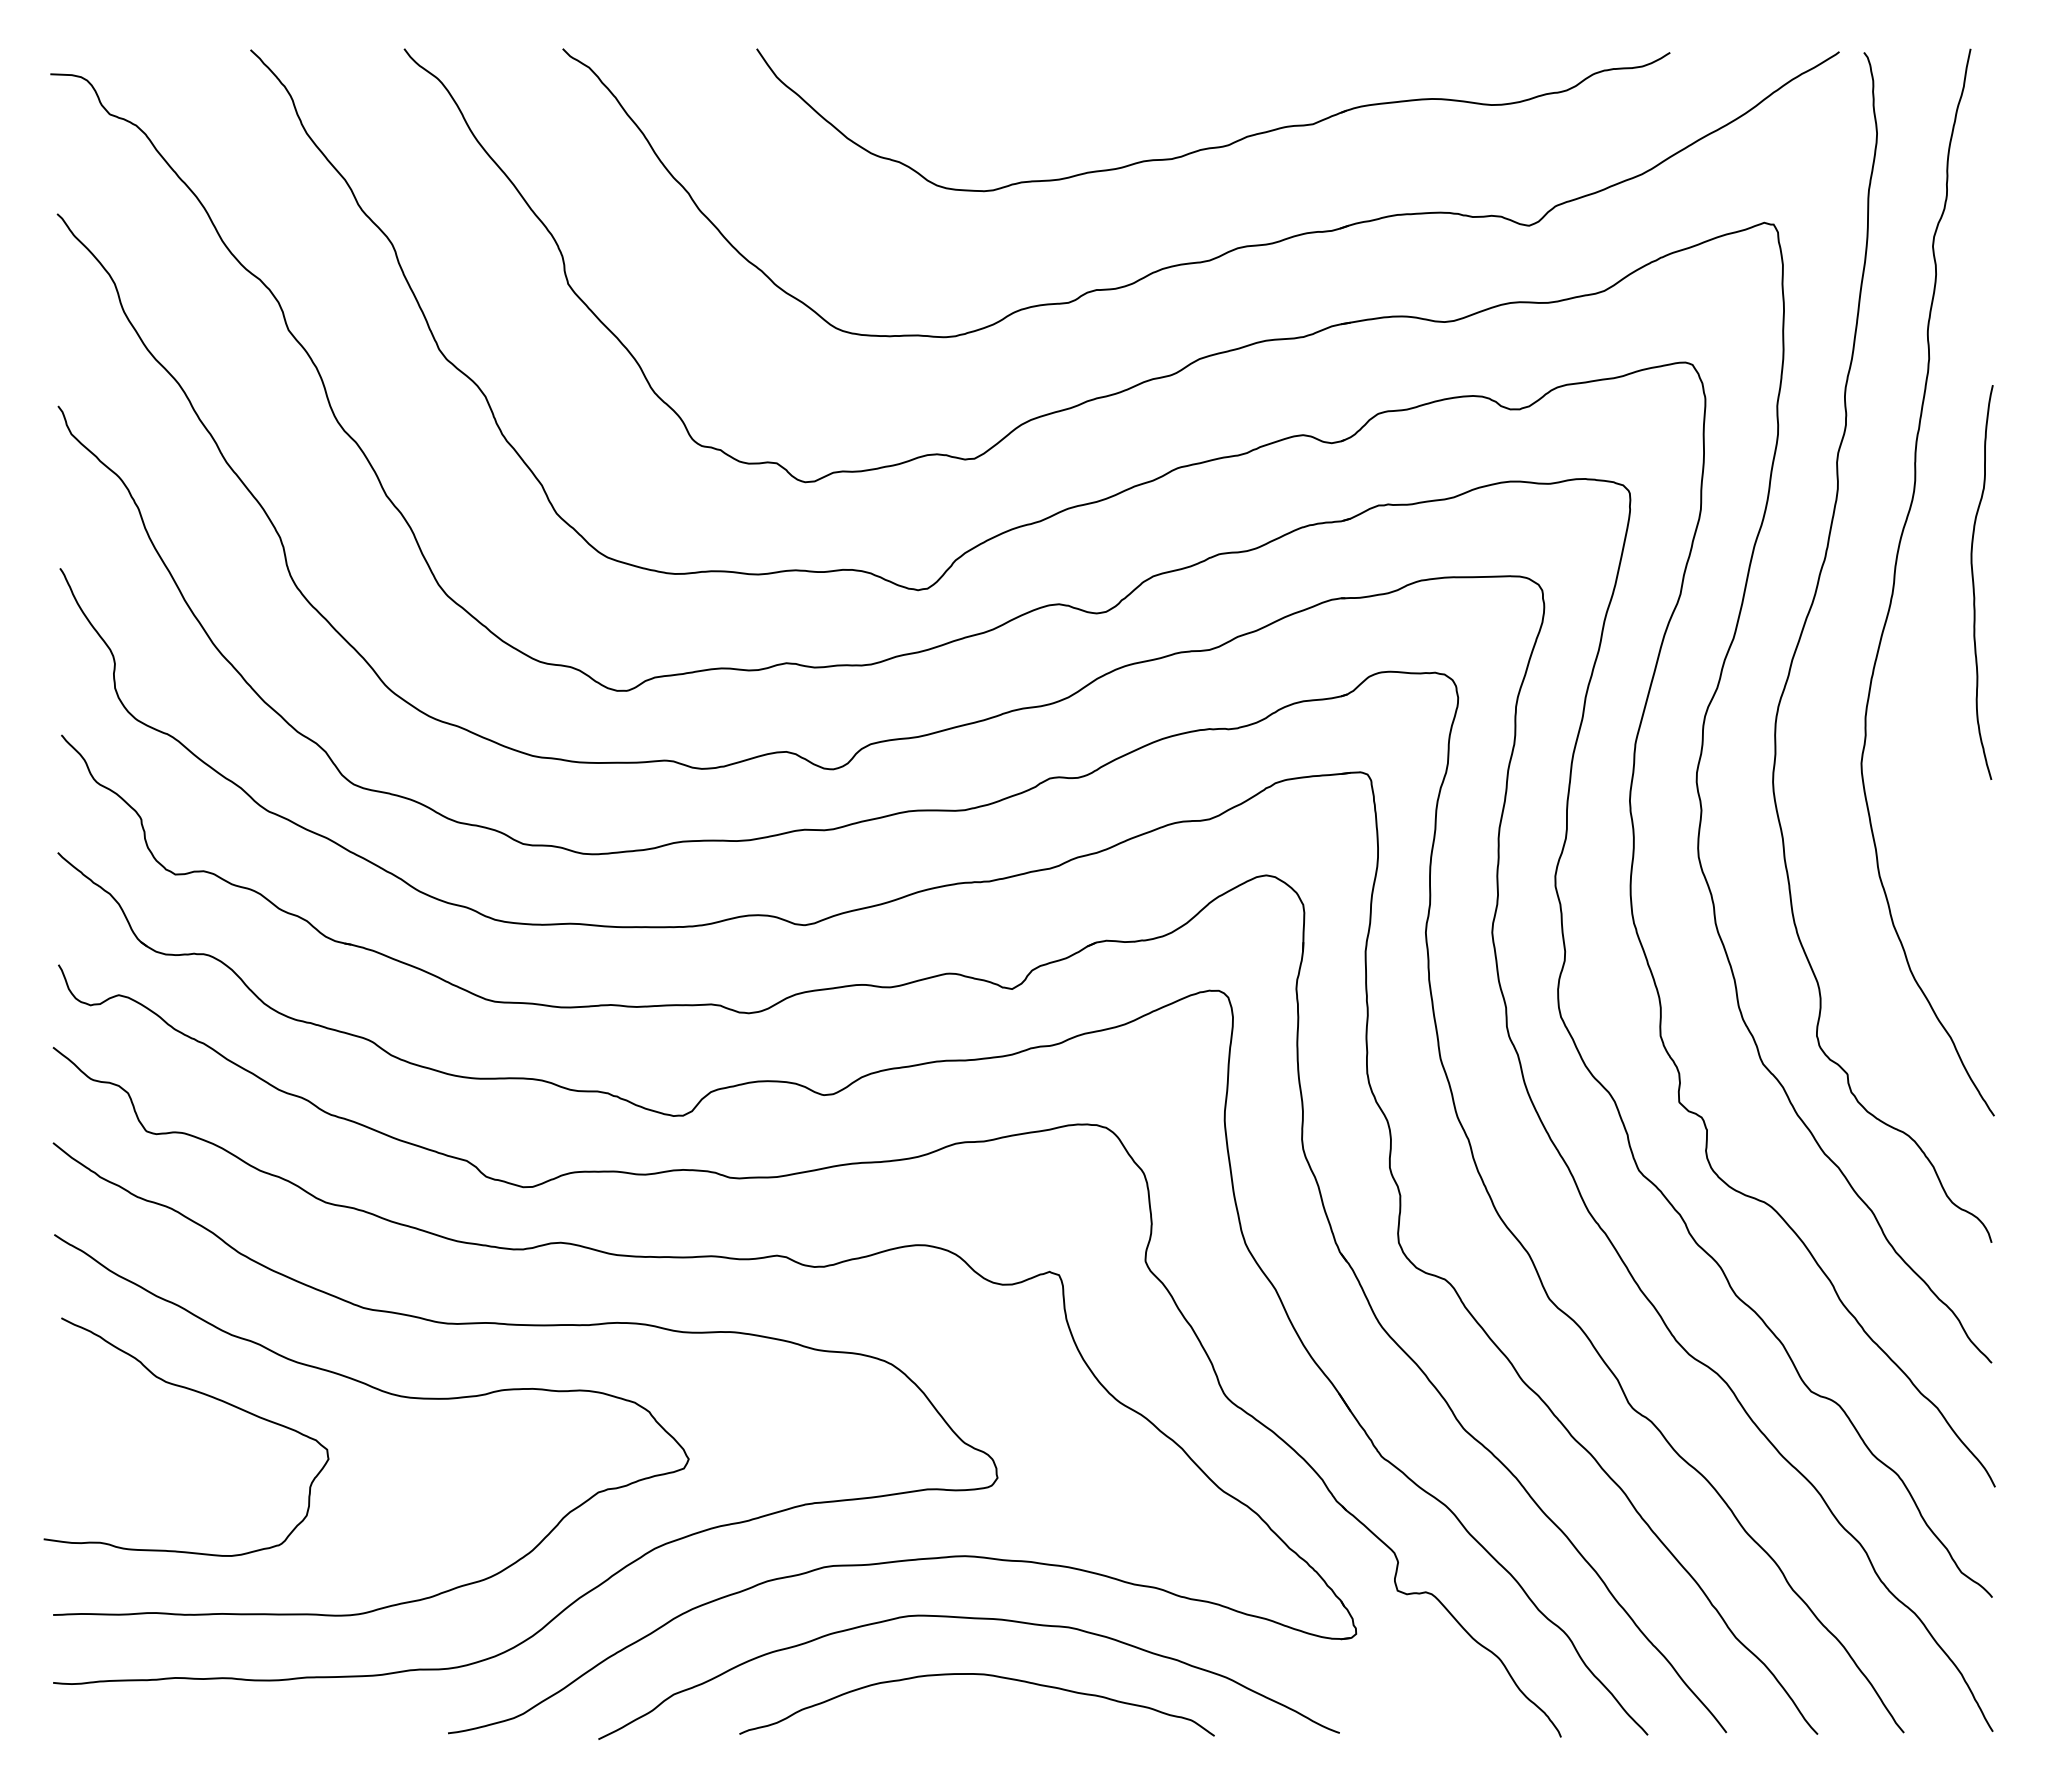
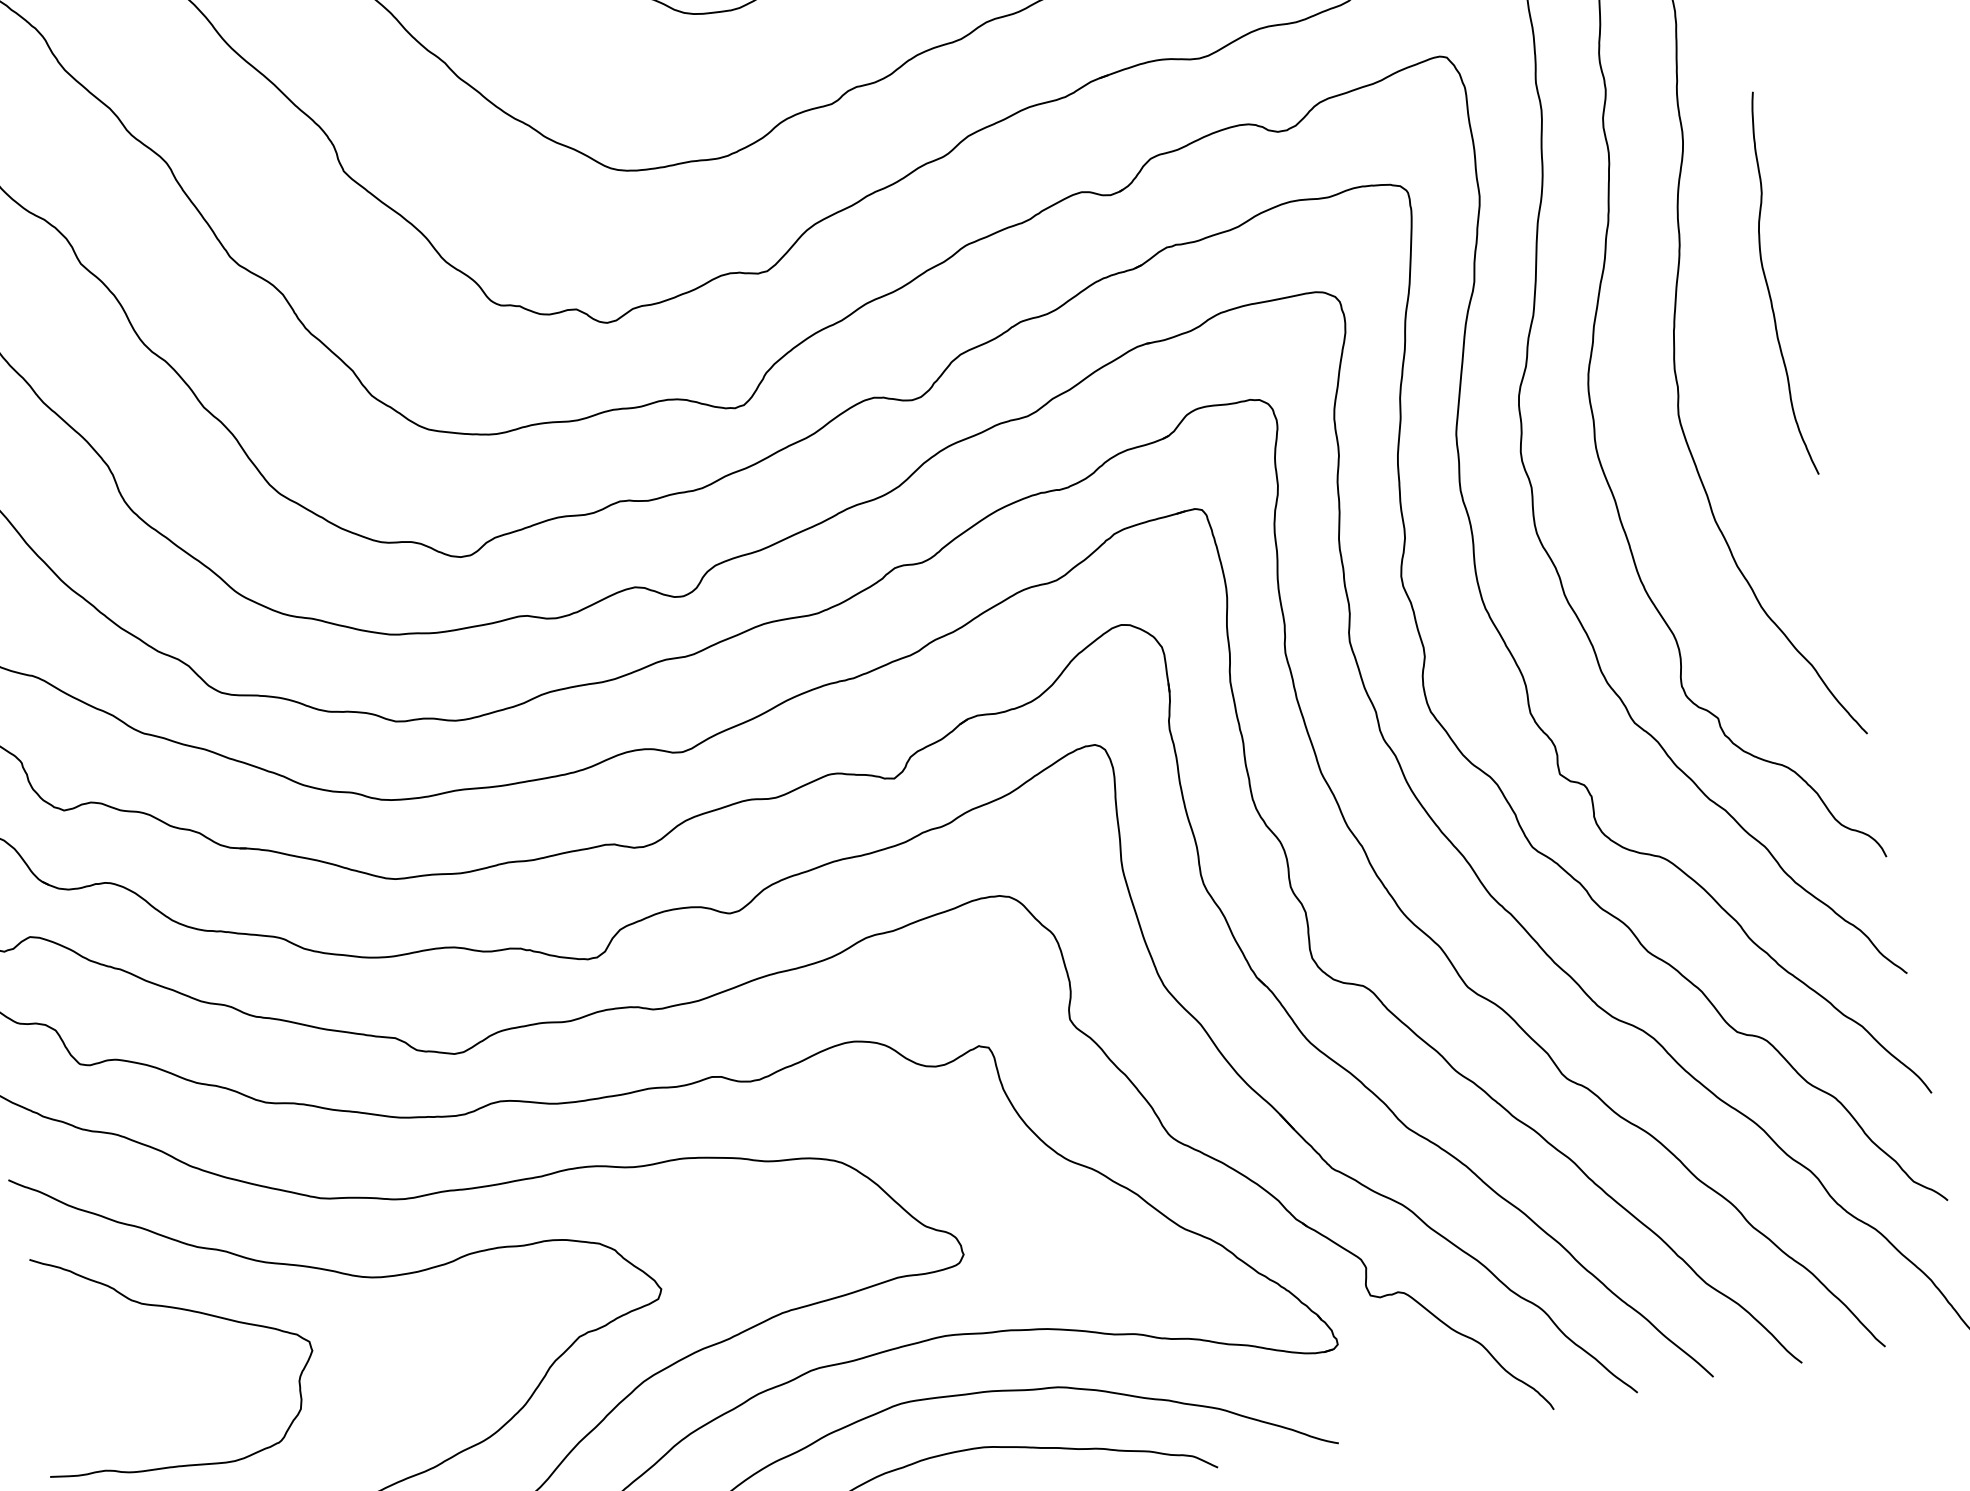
curve: (1974, 582) -> (1768, 286), moved

